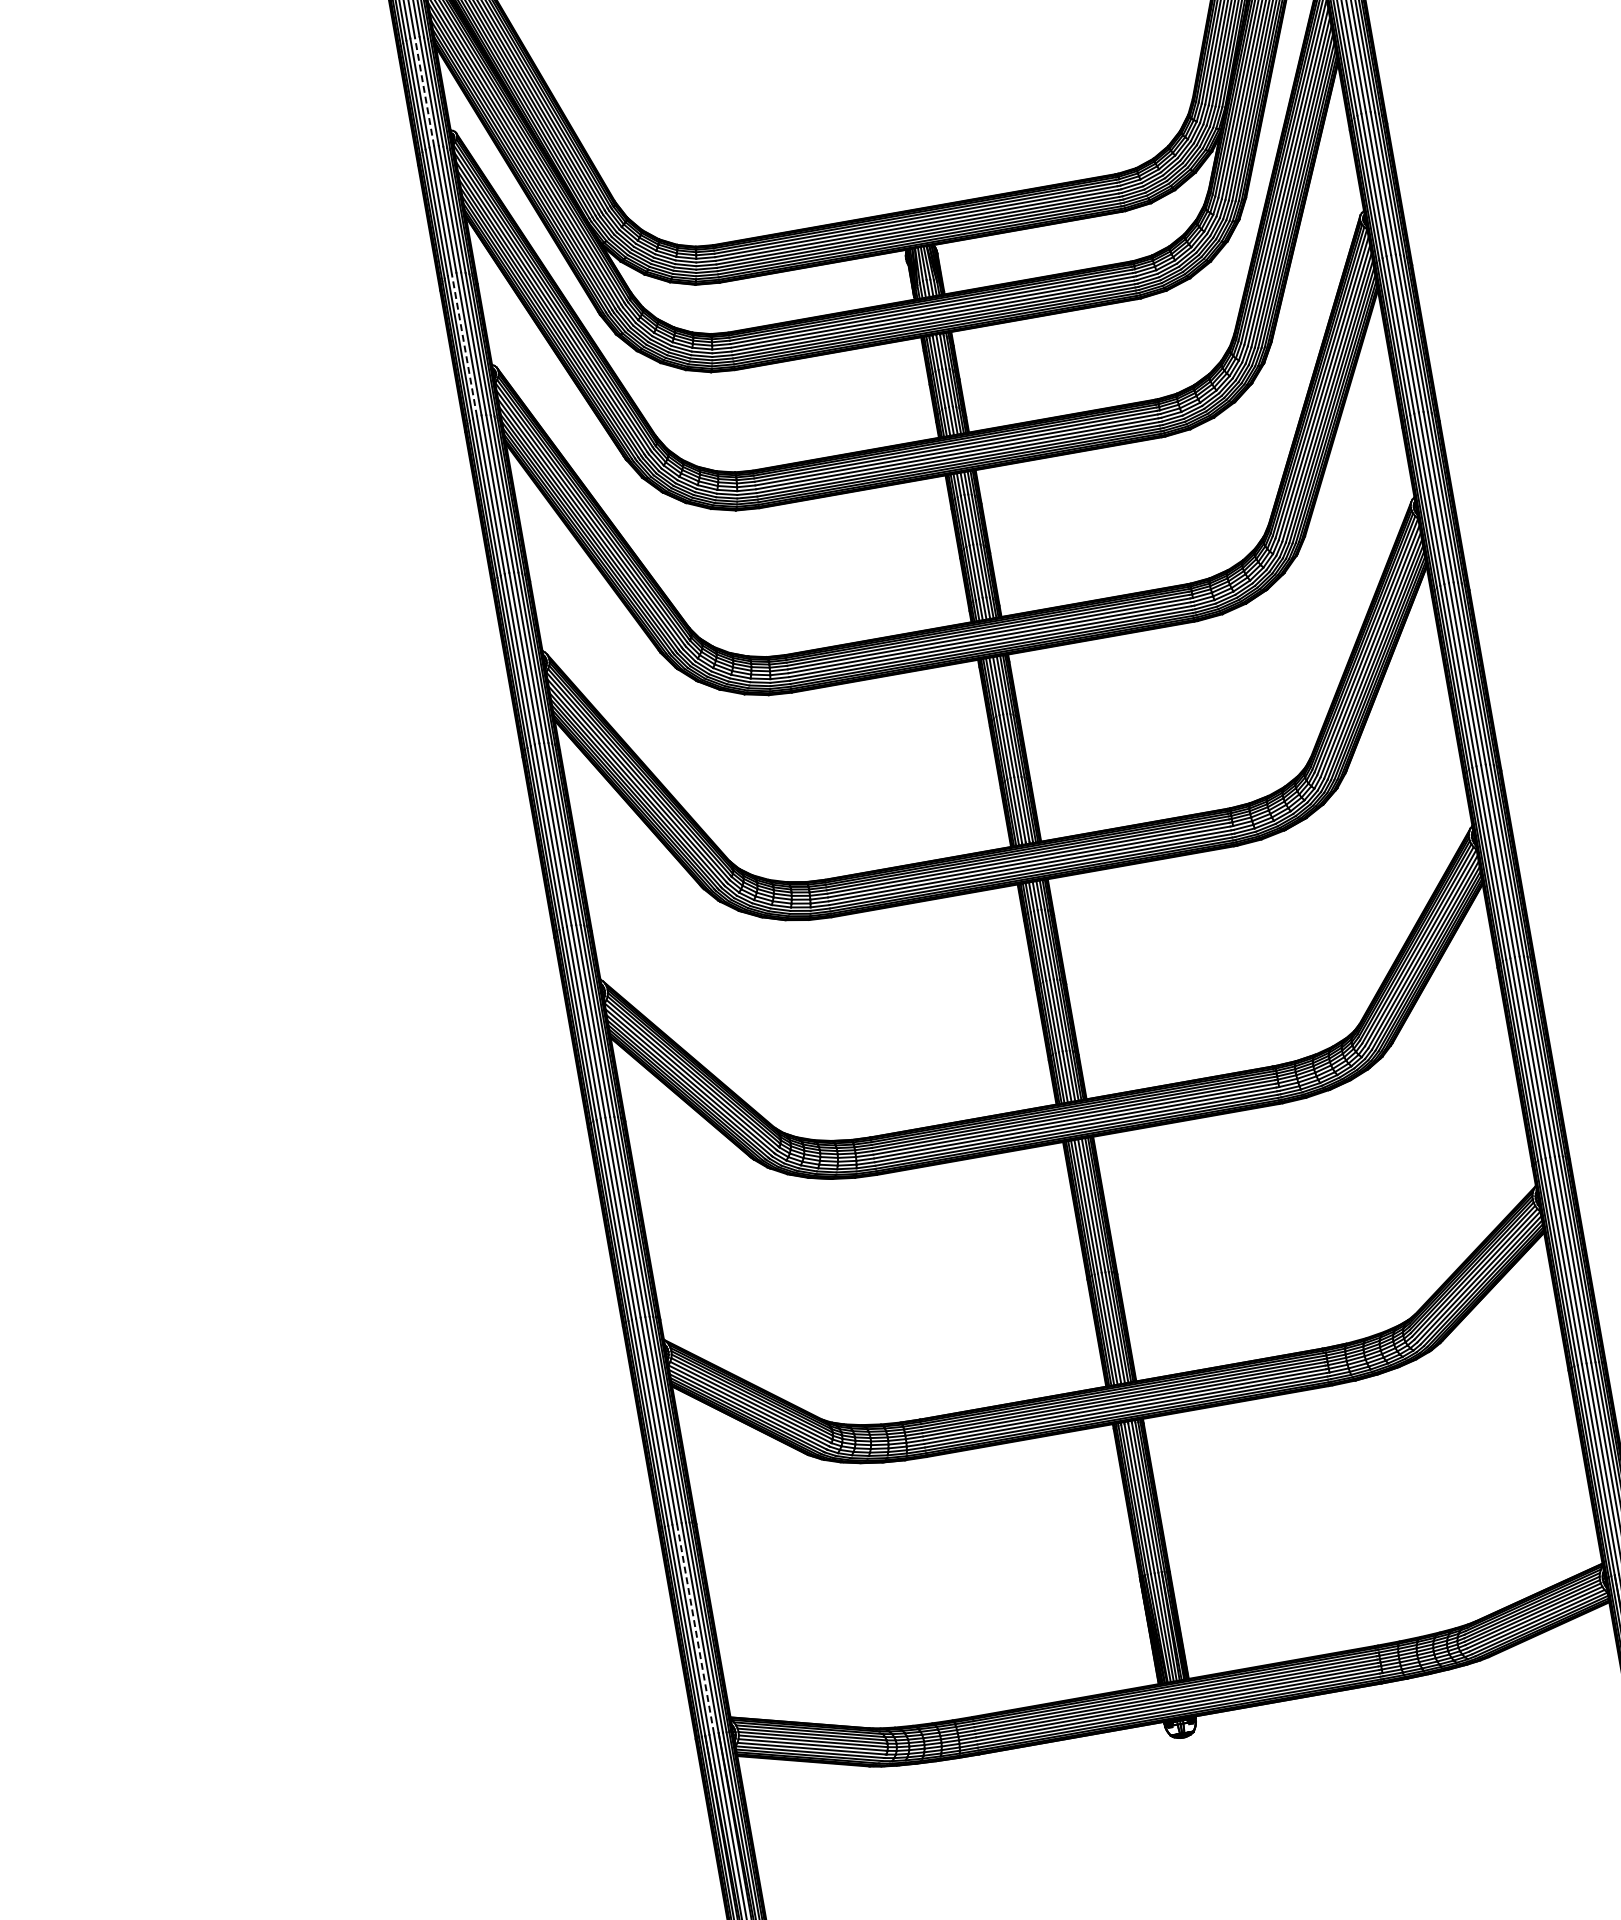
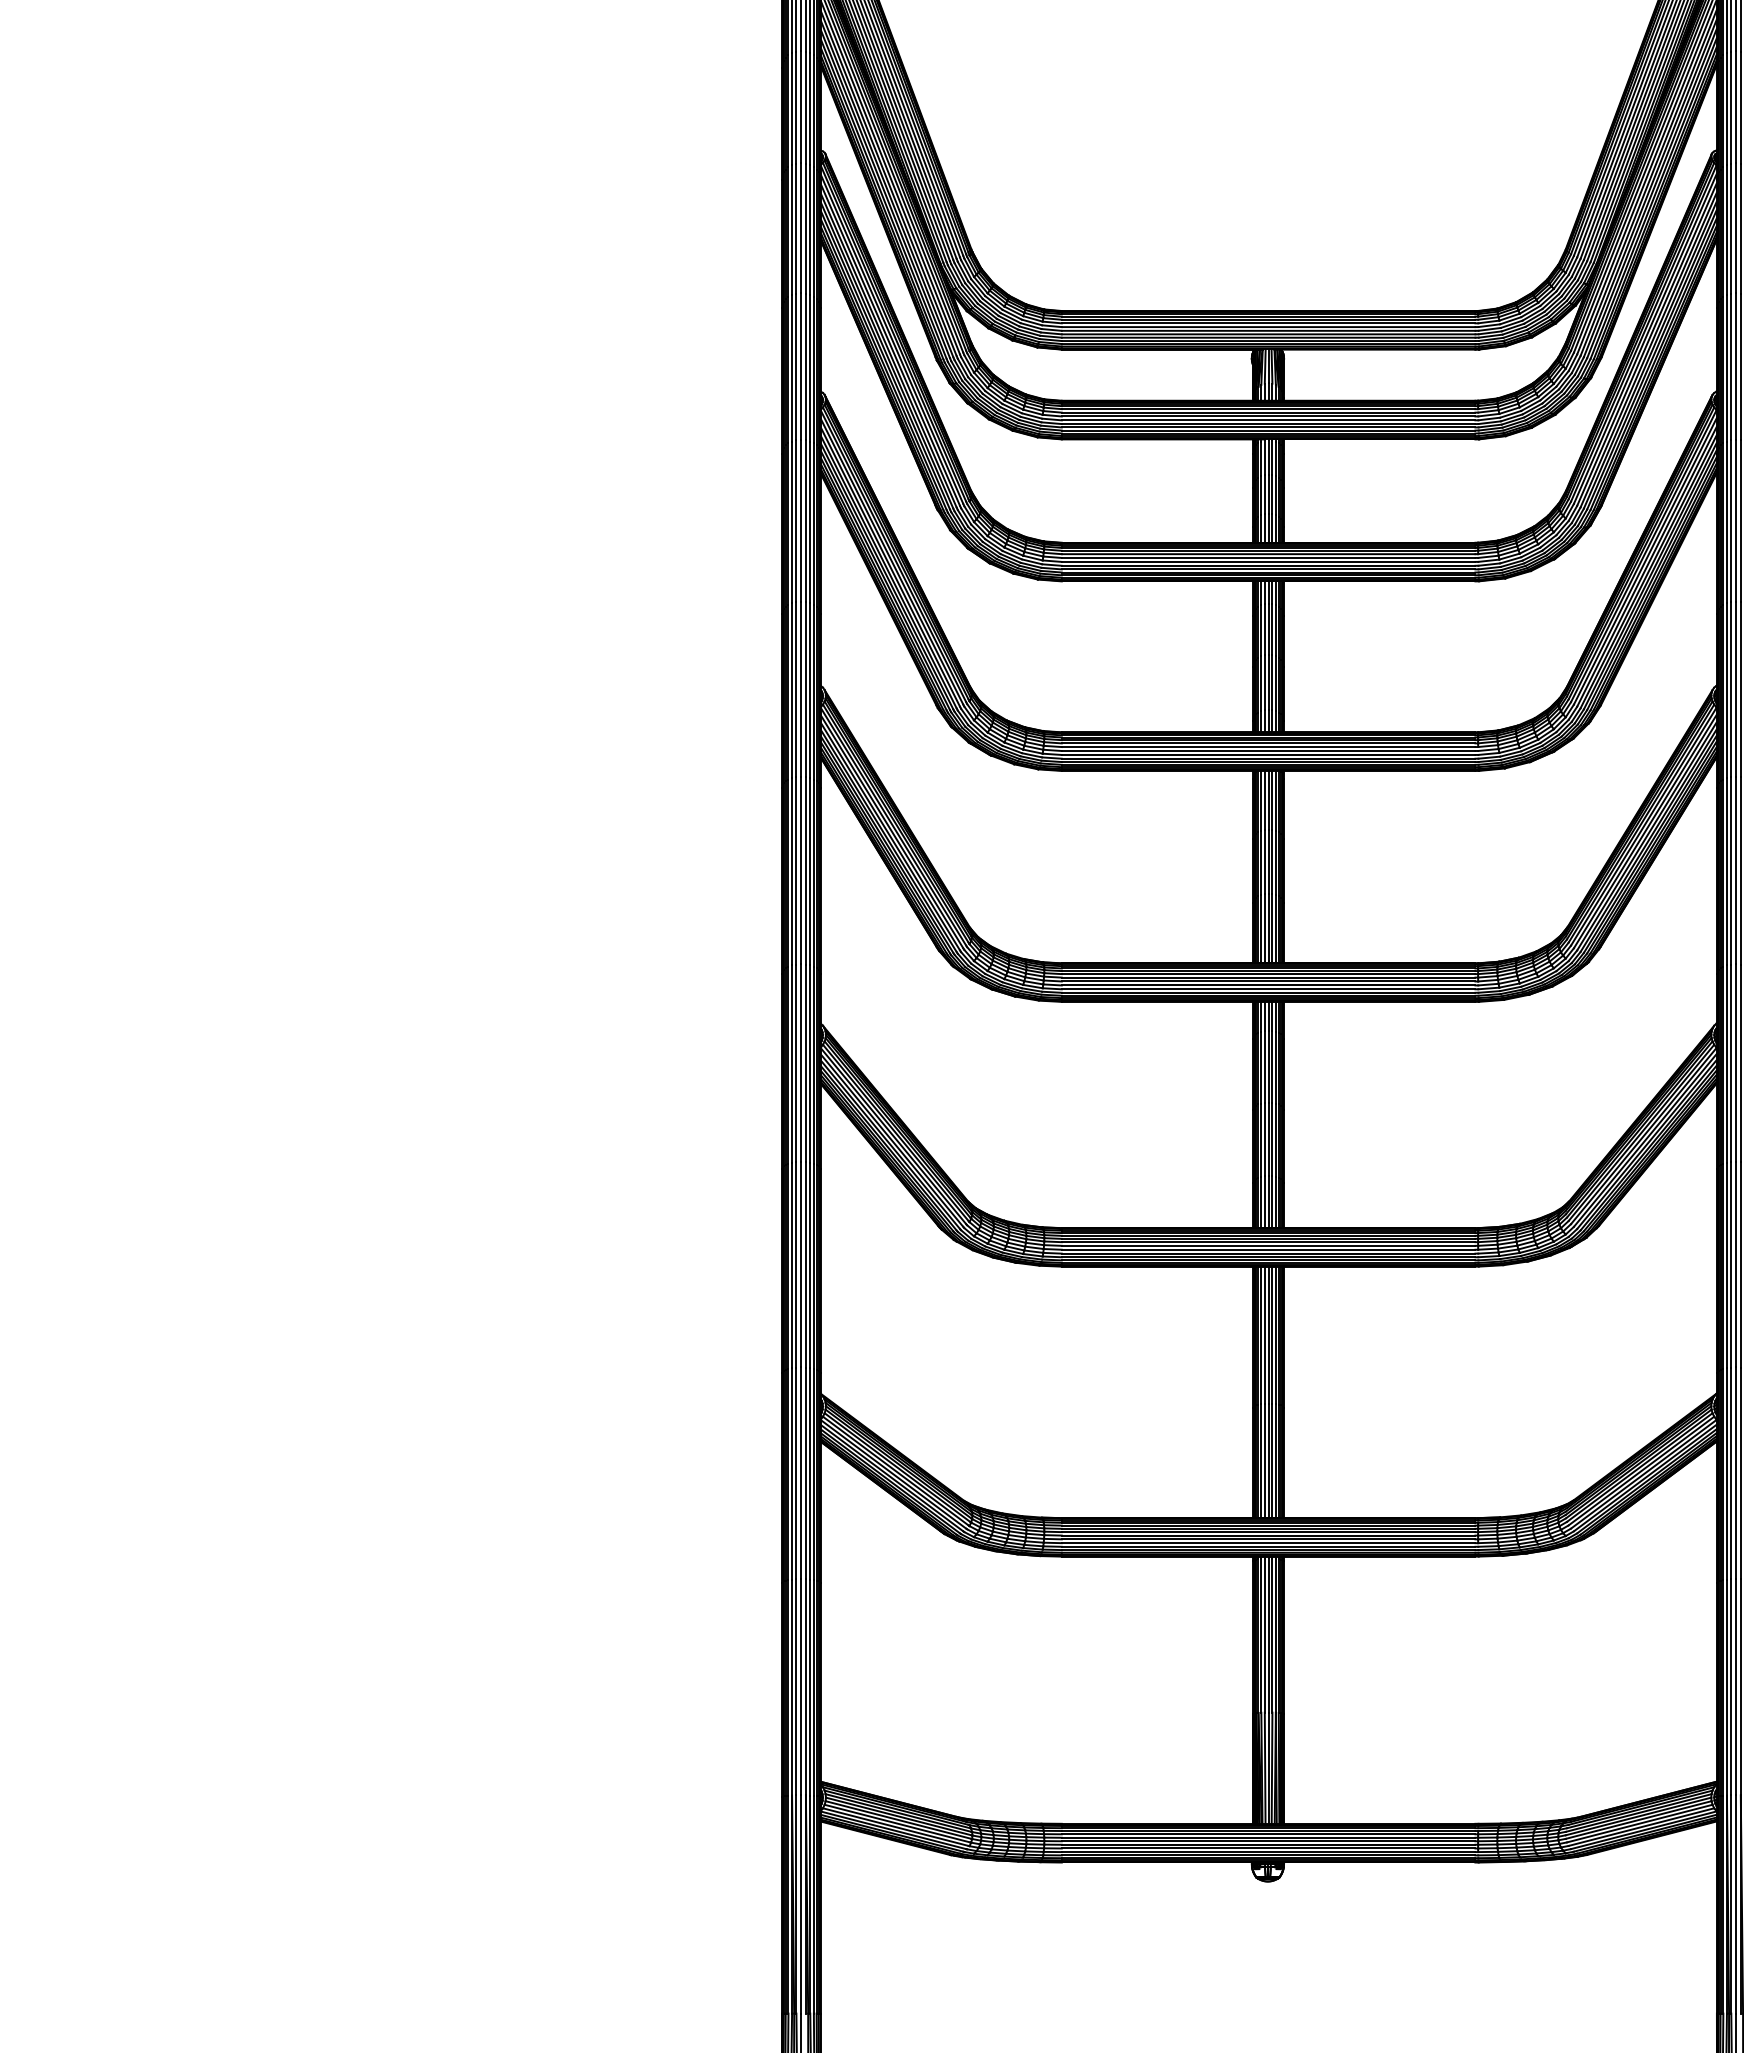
line: (424, 90) -> (801, 106), dashed -> solid
line: (464, 344) -> (796, 366), dashed -> solid
line: (695, 1628) -> (801, 1686), dashed -> solid

